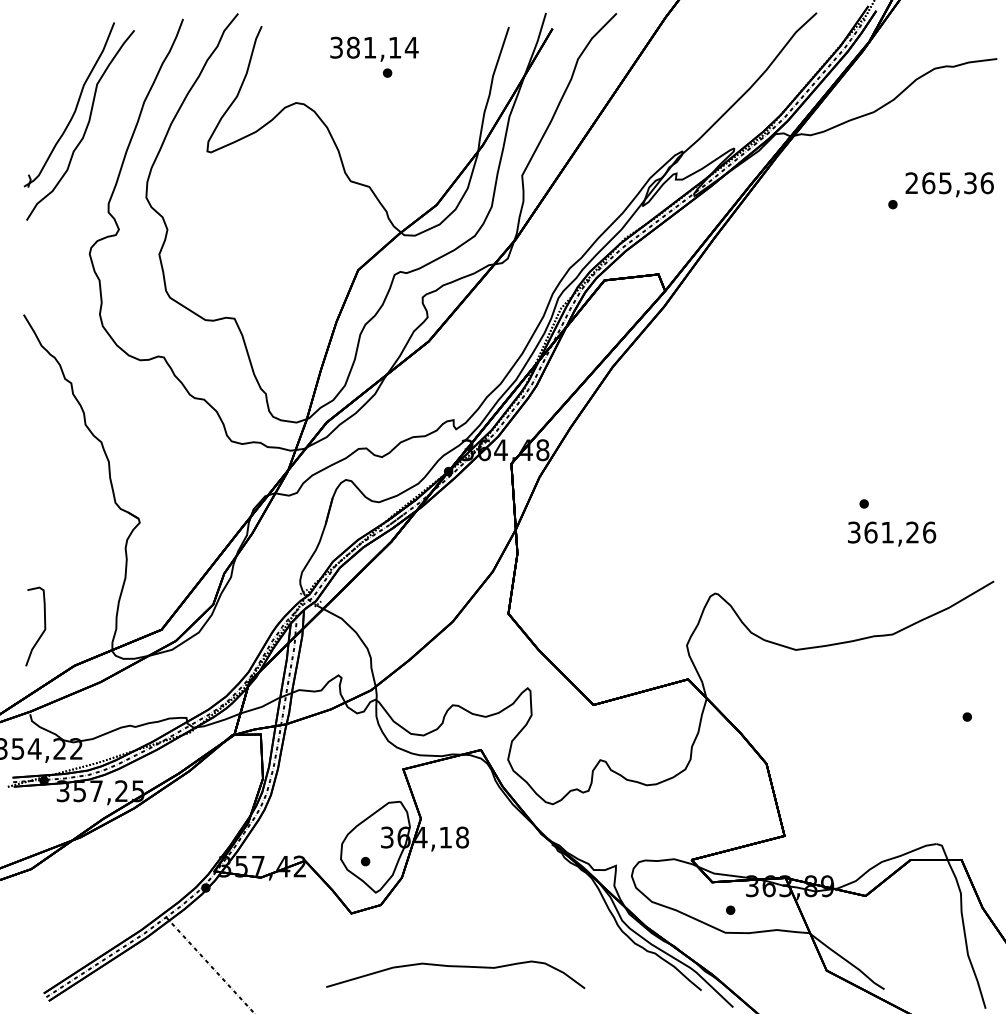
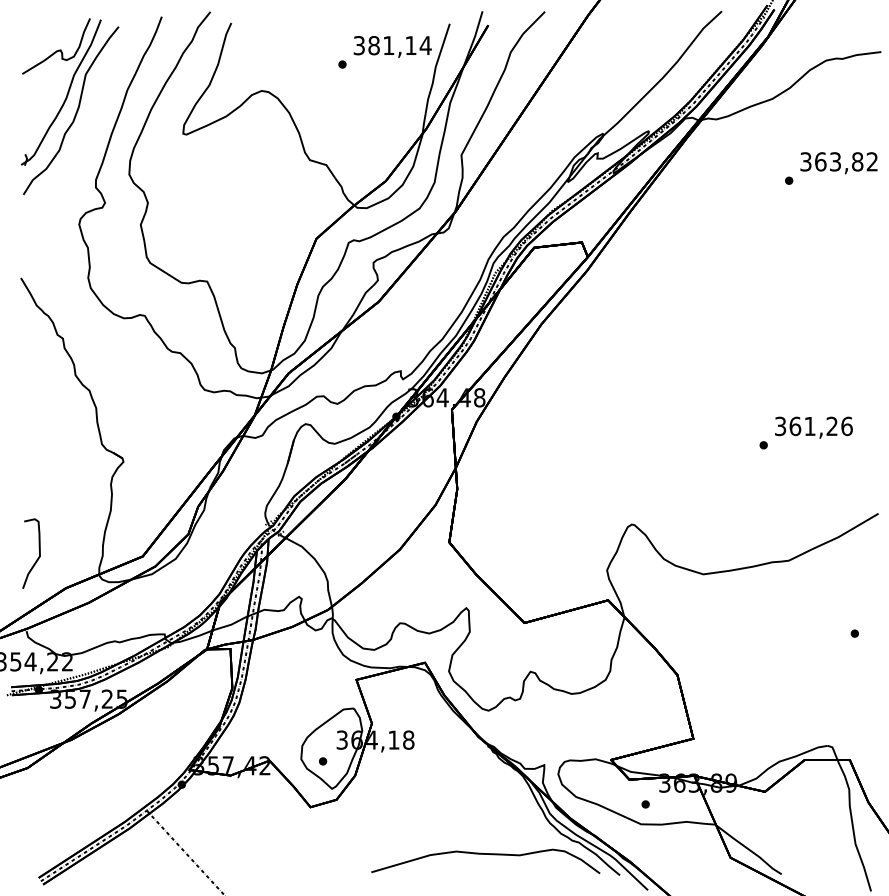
text: (374, 48) -> (392, 46), moved
curve: (66, 56) -> (58, 49), added
text: (949, 183) -> (839, 162), 265,36 -> 363,82
text: (892, 533) -> (814, 427), moved
curve: (455, 967) -> (485, 854), moved

